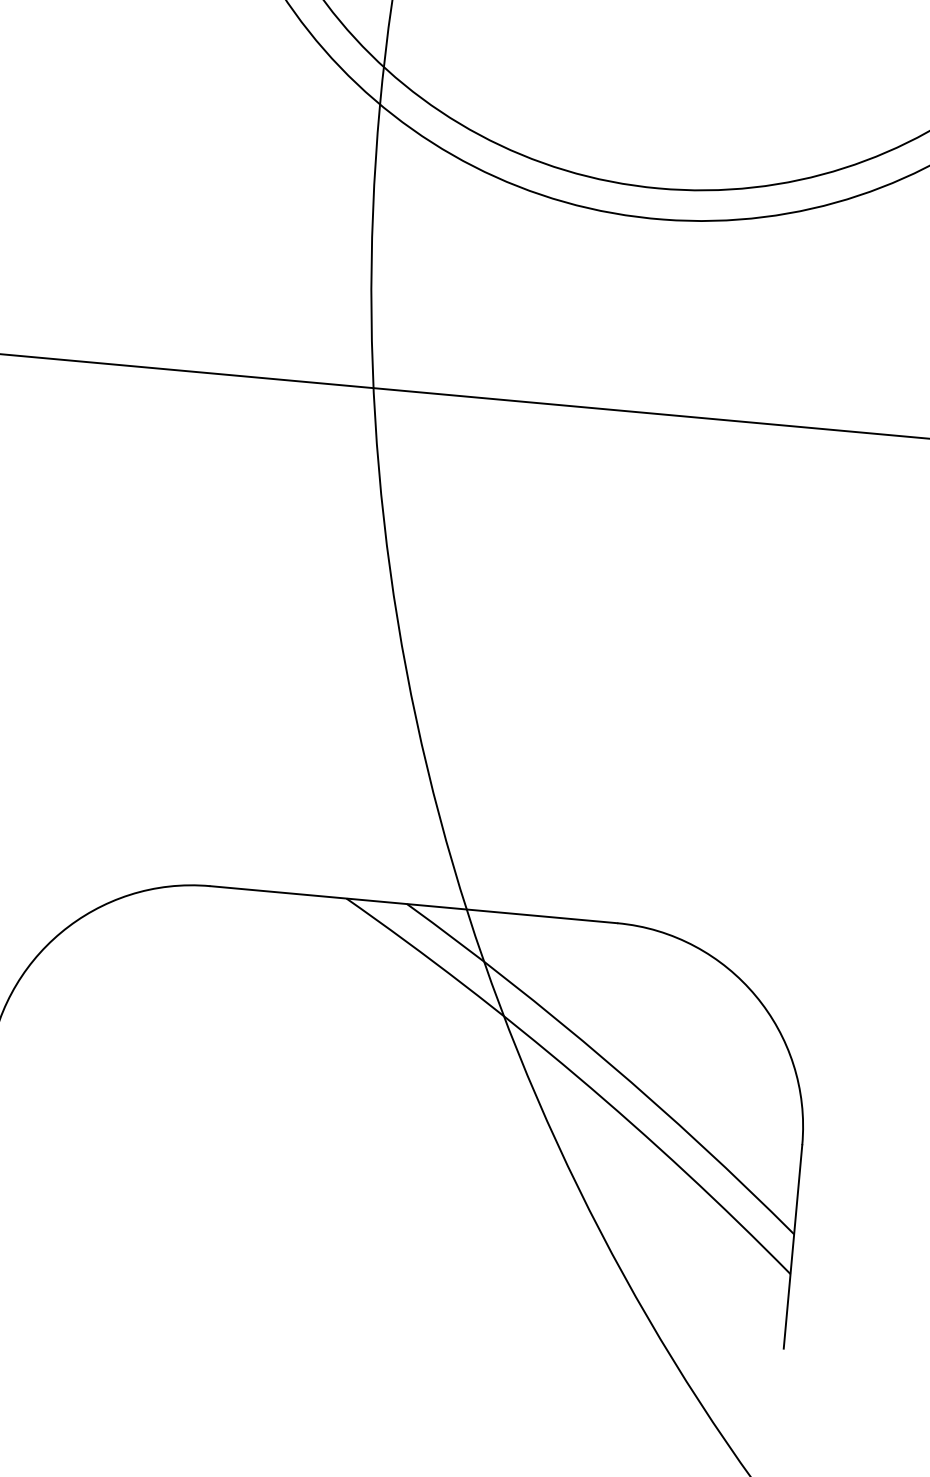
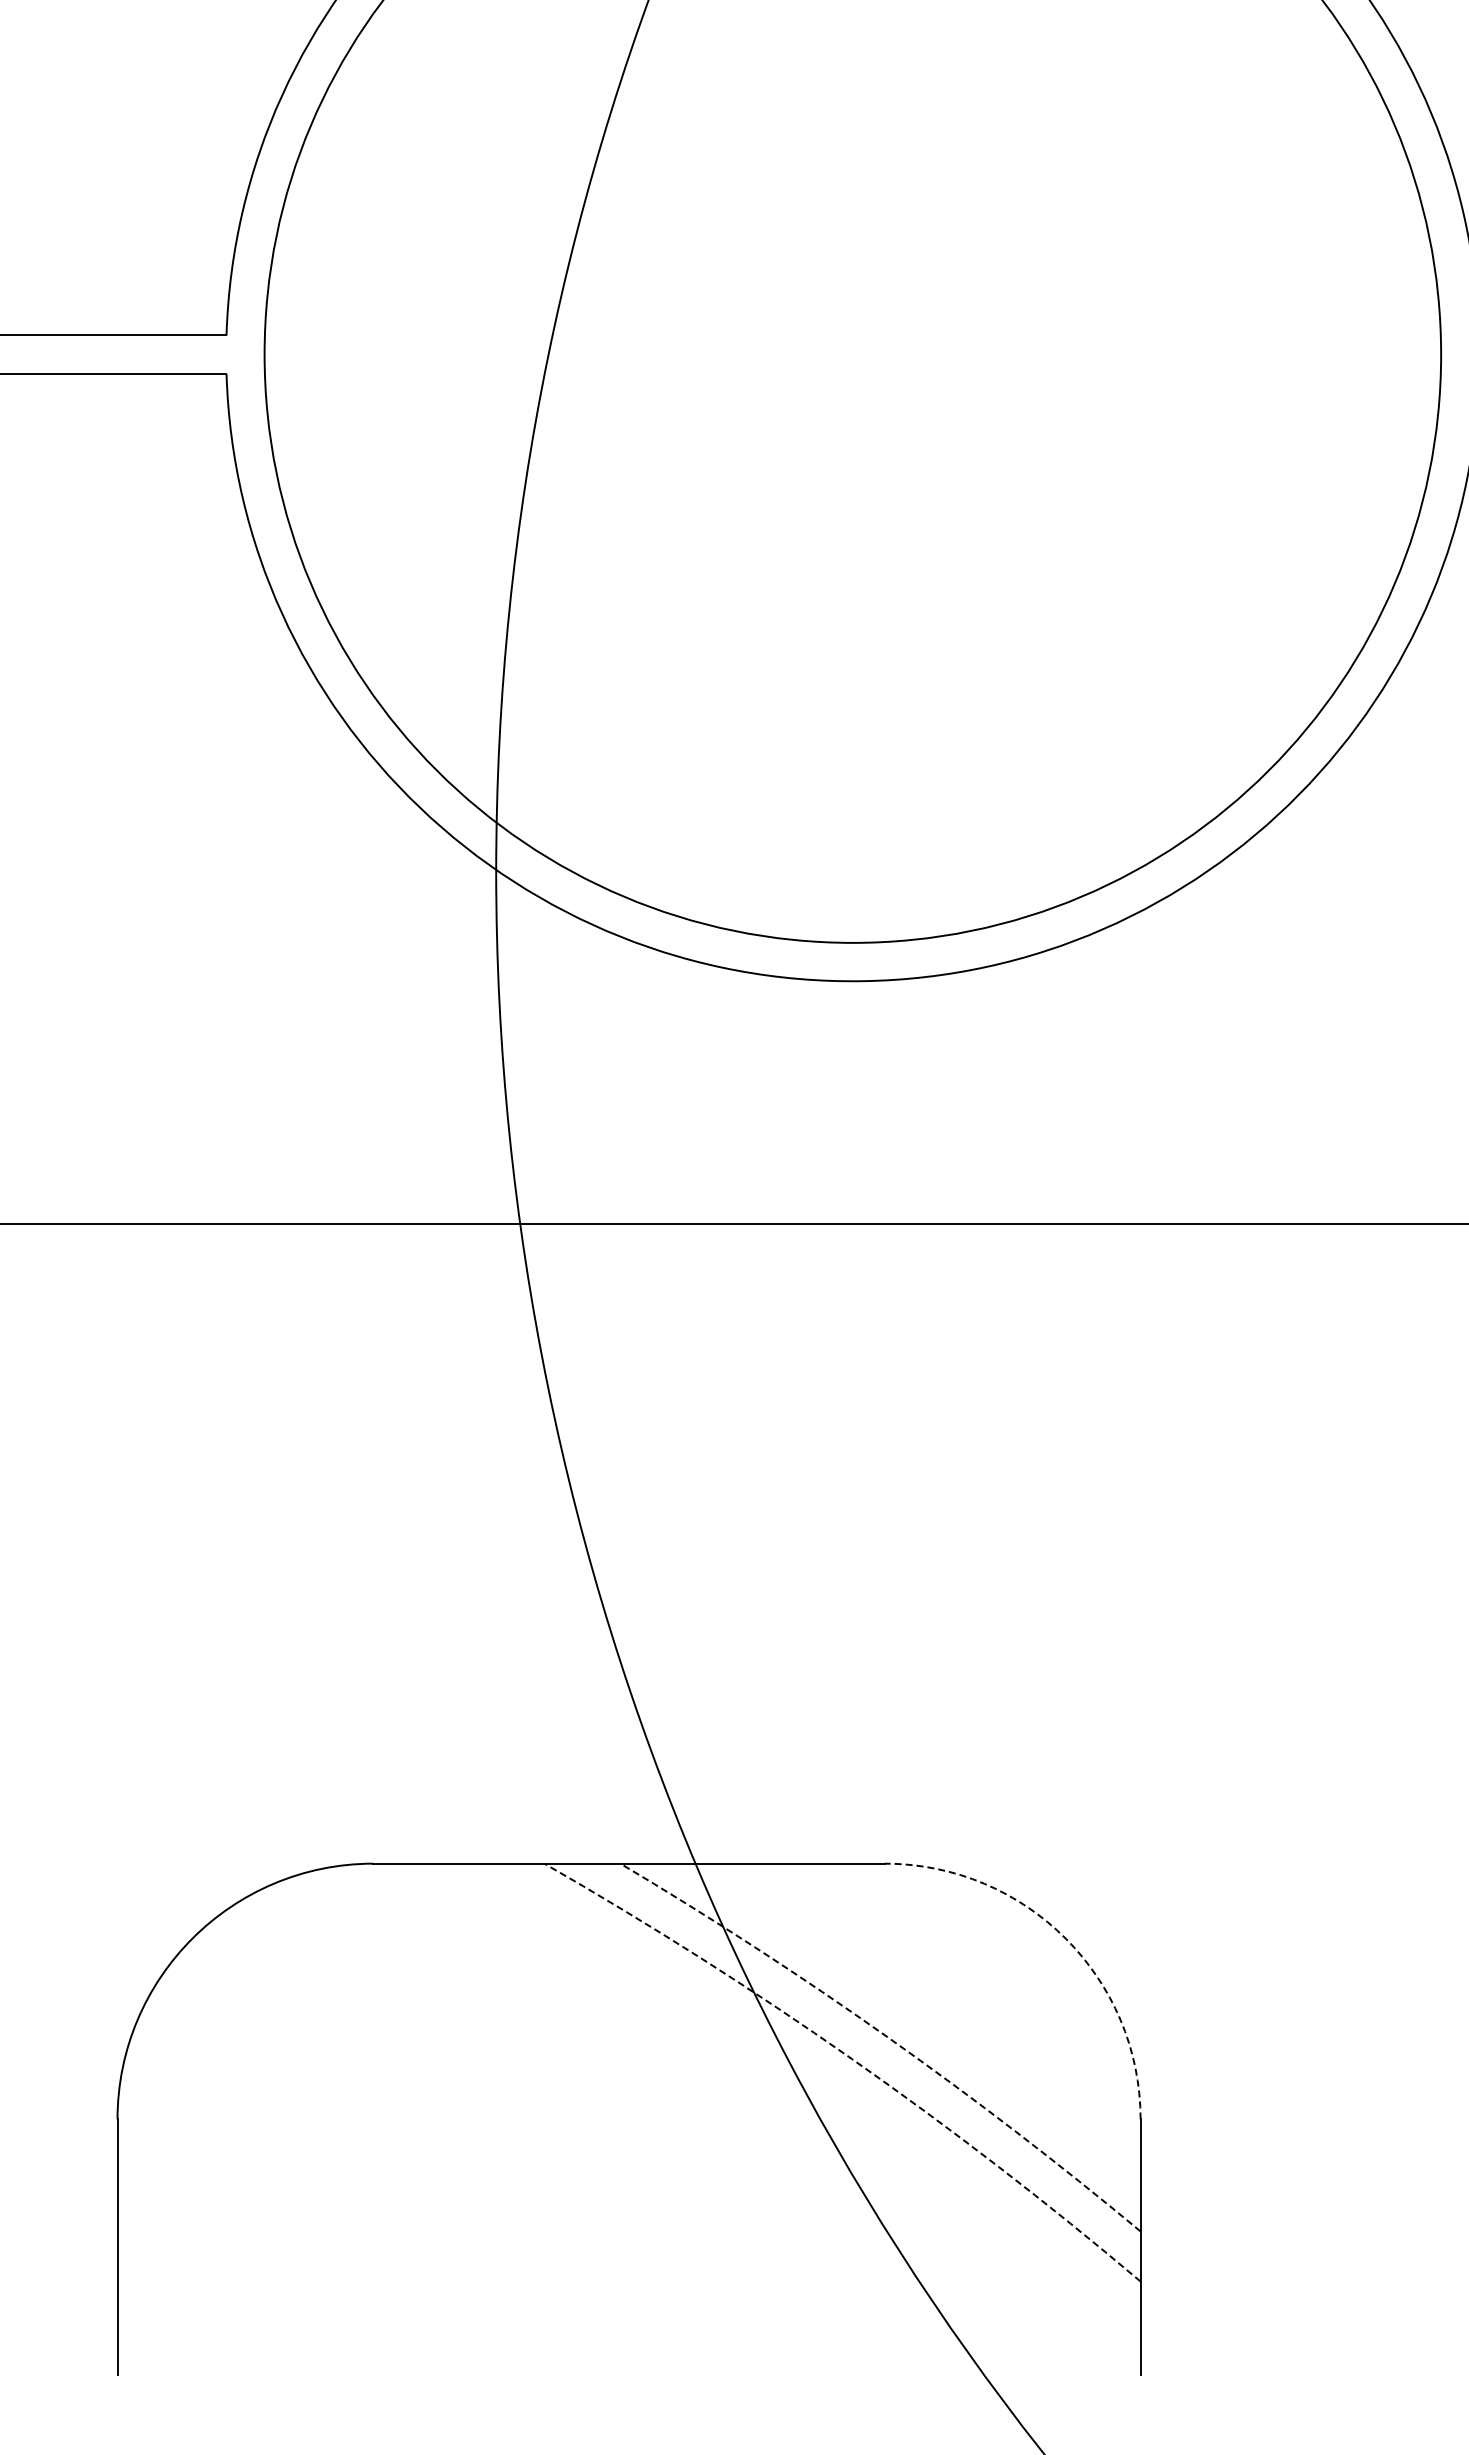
arc: (755, 995) -> (1065, 1938), solid -> dashed
arc: (606, 1061) -> (887, 2037), solid -> dashed
arc: (577, 1076) -> (852, 2059), solid -> dashed

